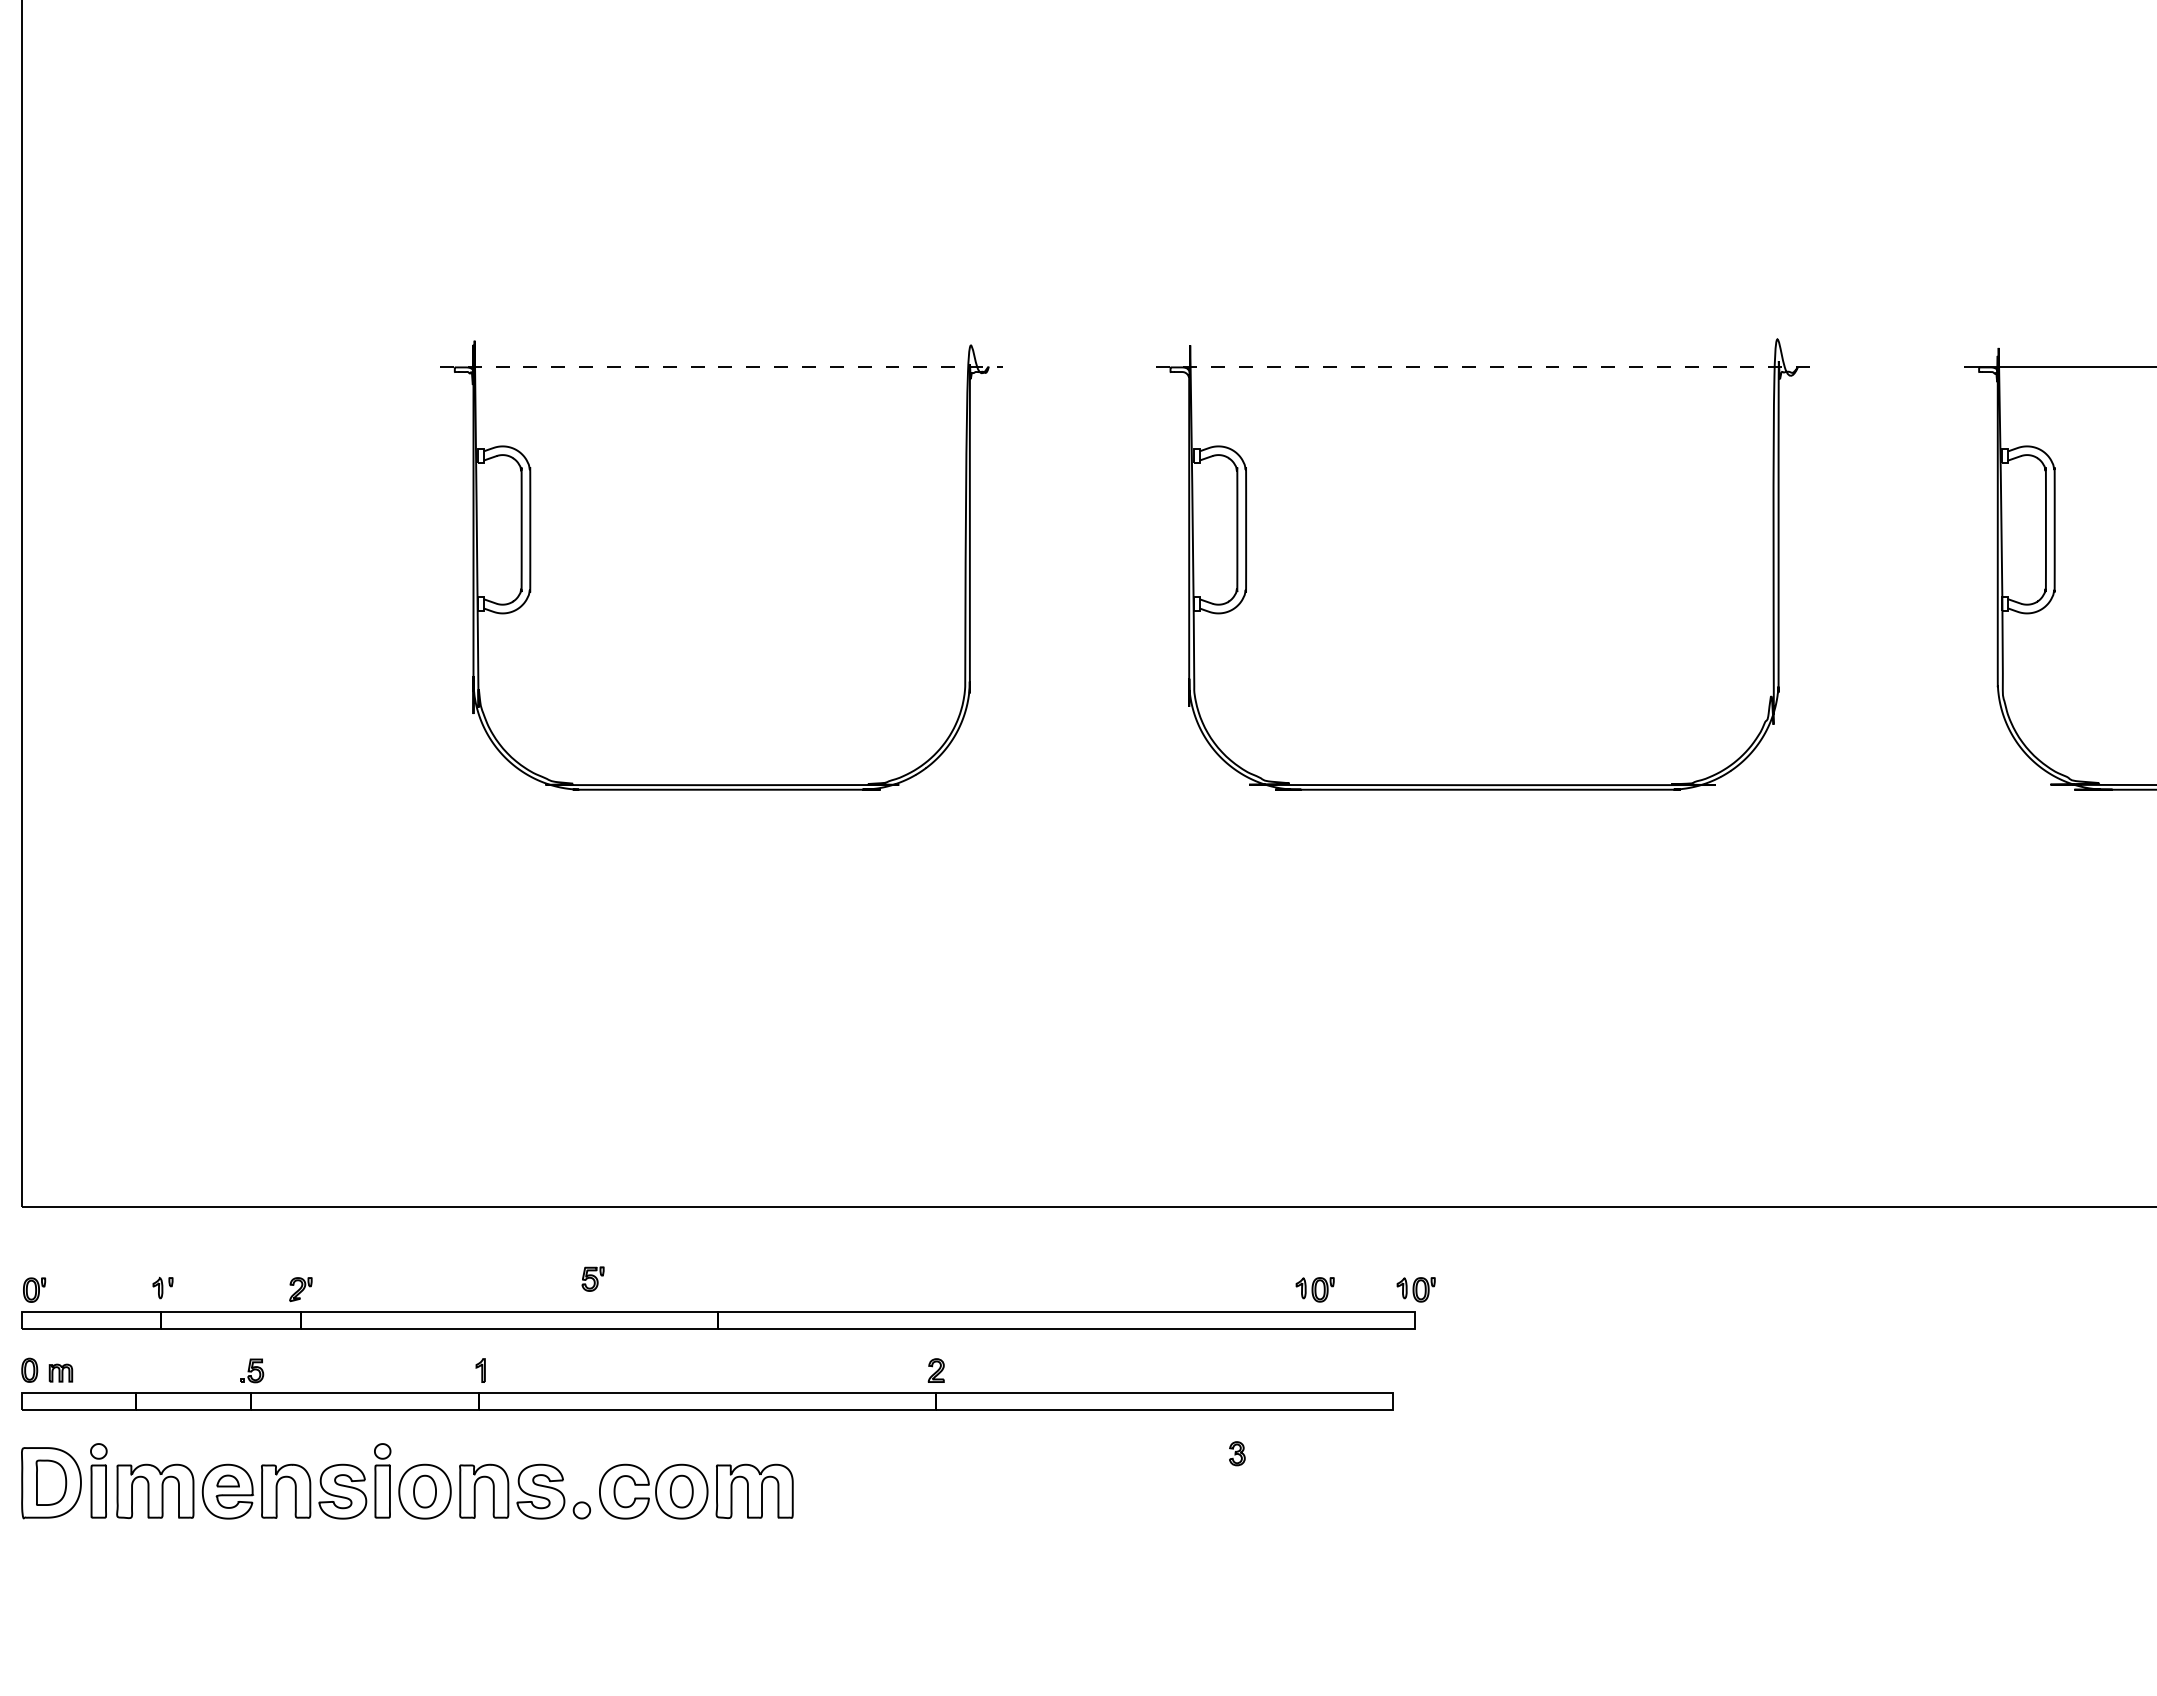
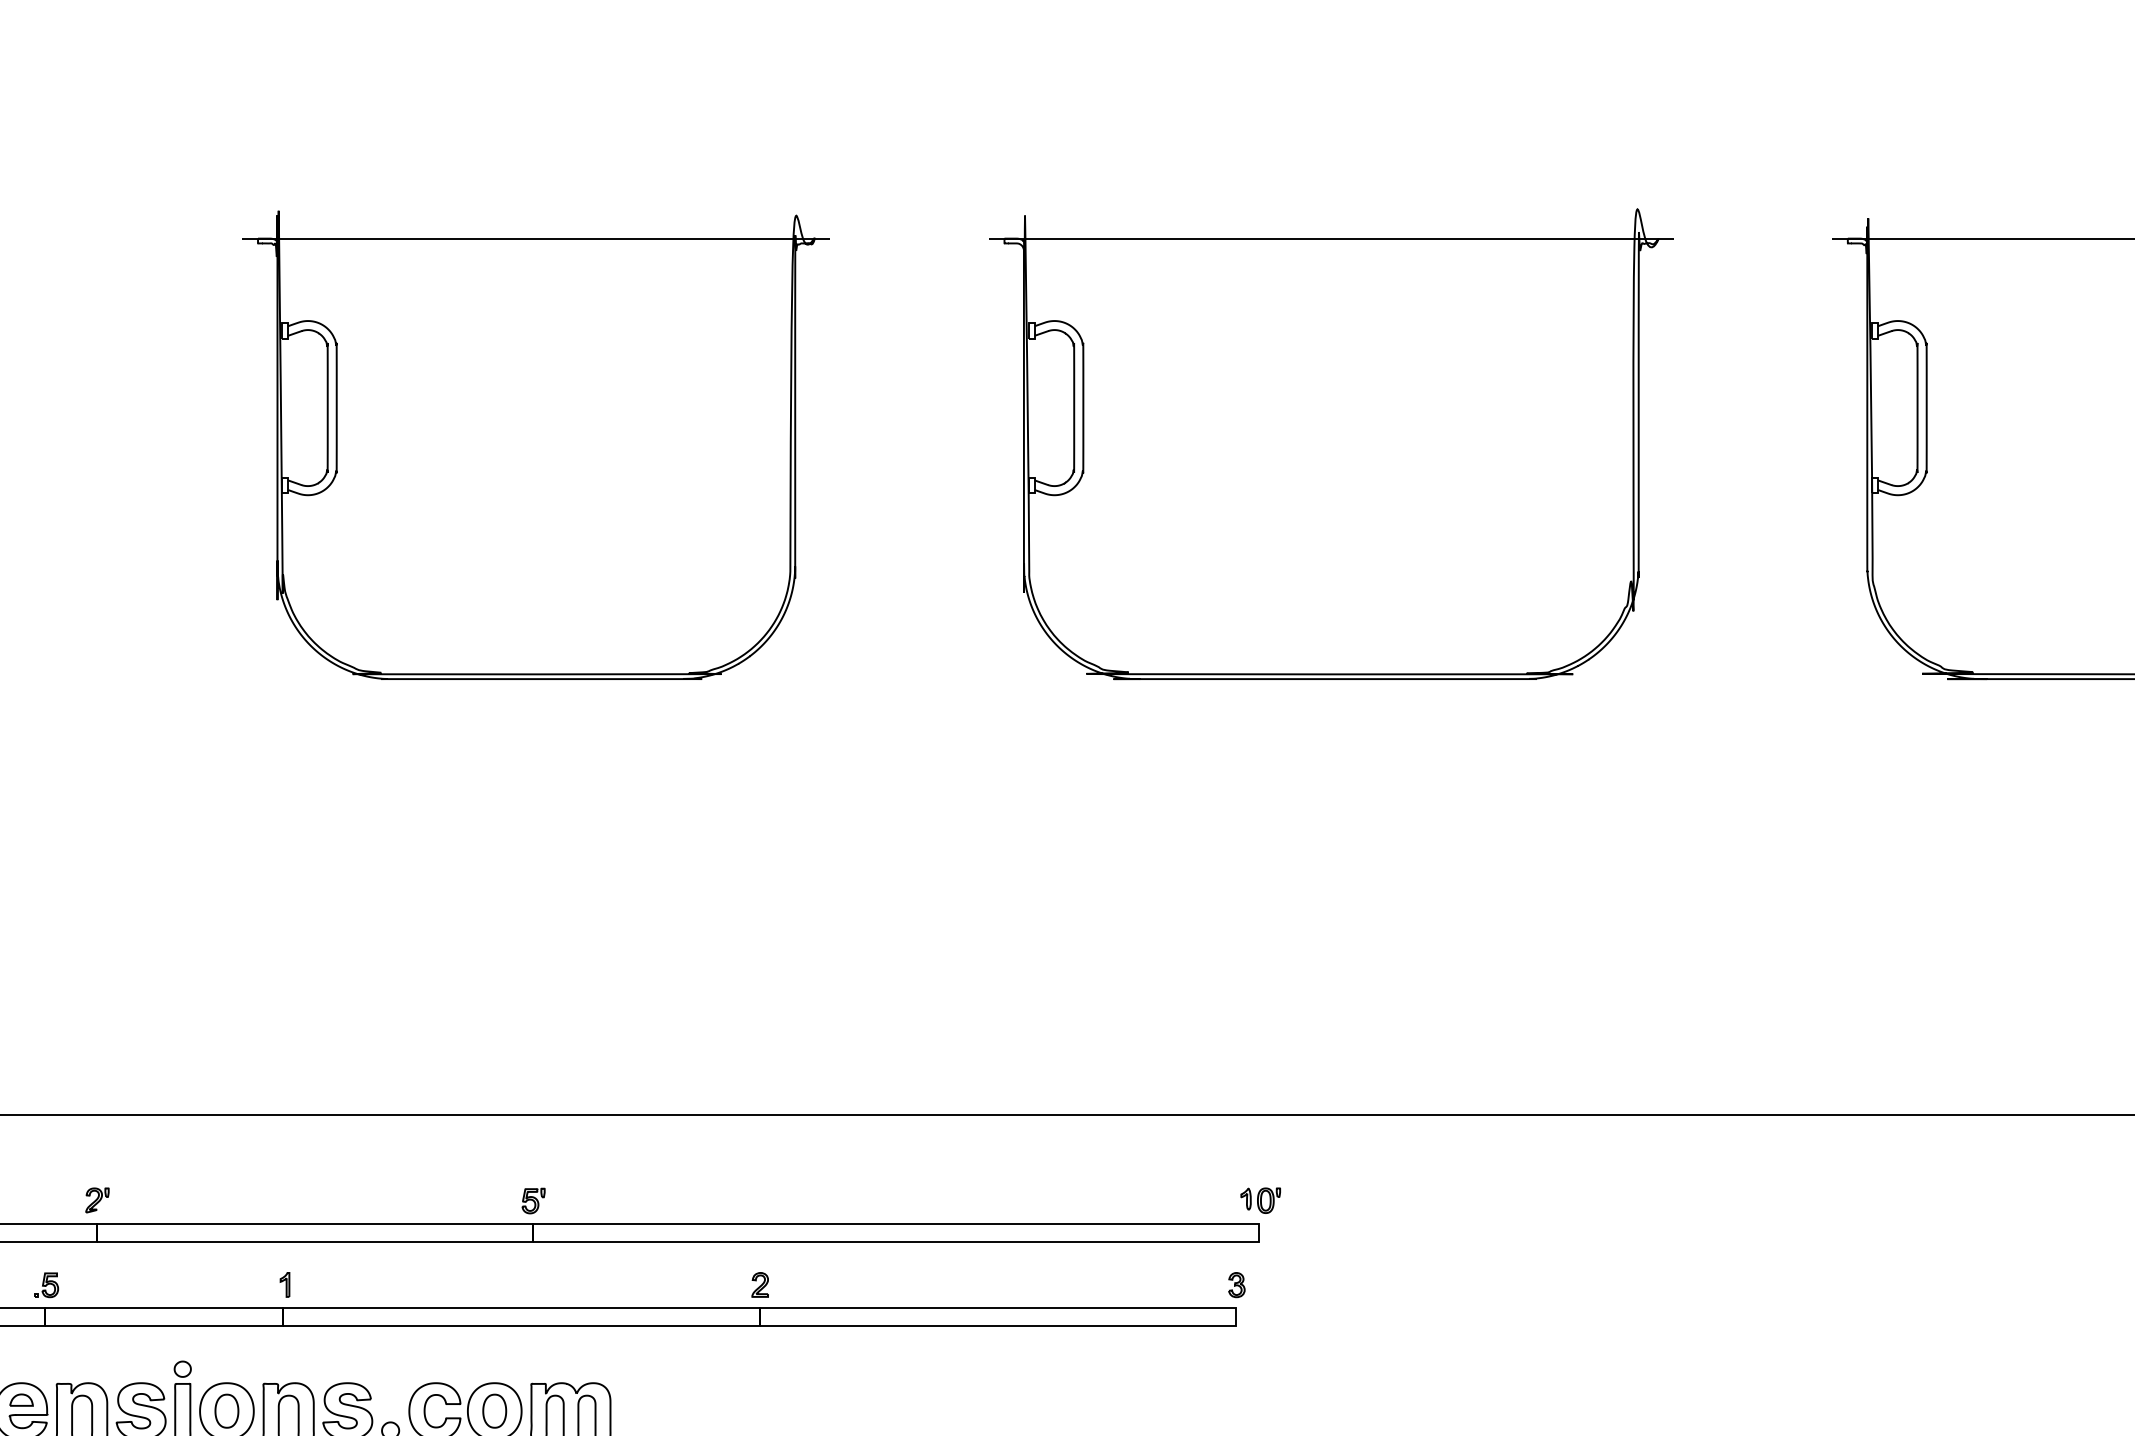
line: (721, 367) -> (536, 238), dashed -> solid
line: (1484, 367) -> (1331, 238), dashed -> solid
part: (592, 1278) -> (533, 1200), moved
part: (1314, 1289) -> (1154, 1200), removed
part: (1237, 1453) -> (1237, 1284), moved

